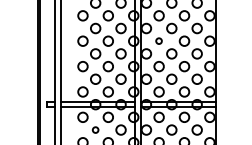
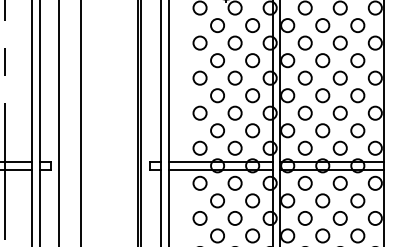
circle: (158, 40) -> (304, 77), size x1.67
circle: (95, 129) -> (217, 200), size x1.67

